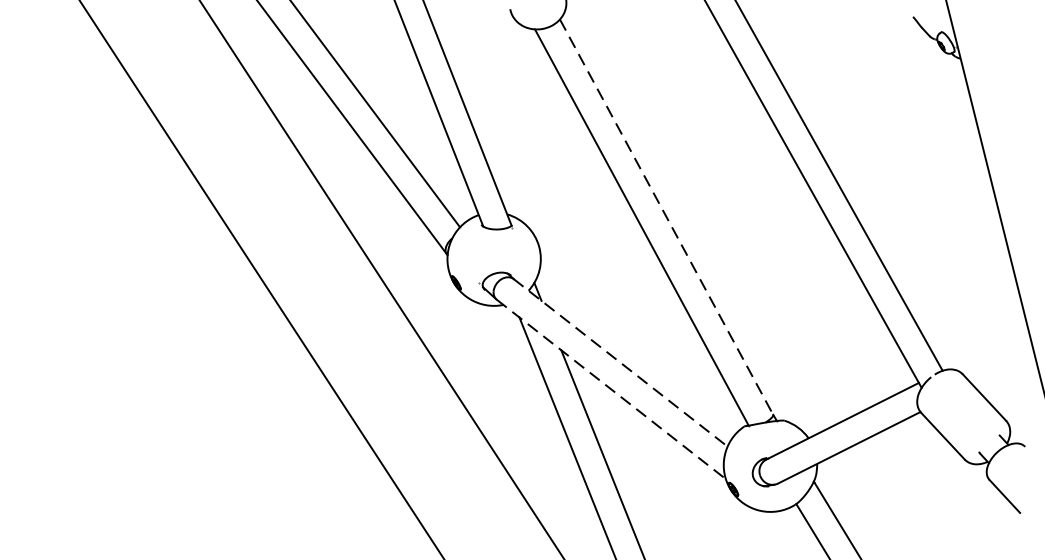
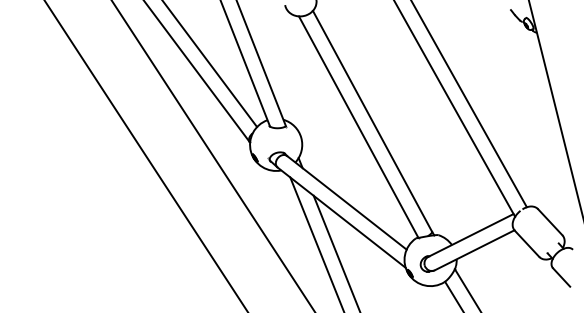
line: (666, 217) -> (372, 121), dashed -> solid
line: (619, 362) -> (346, 202), dashed -> solid
line: (612, 389) -> (342, 217), dashed -> solid

